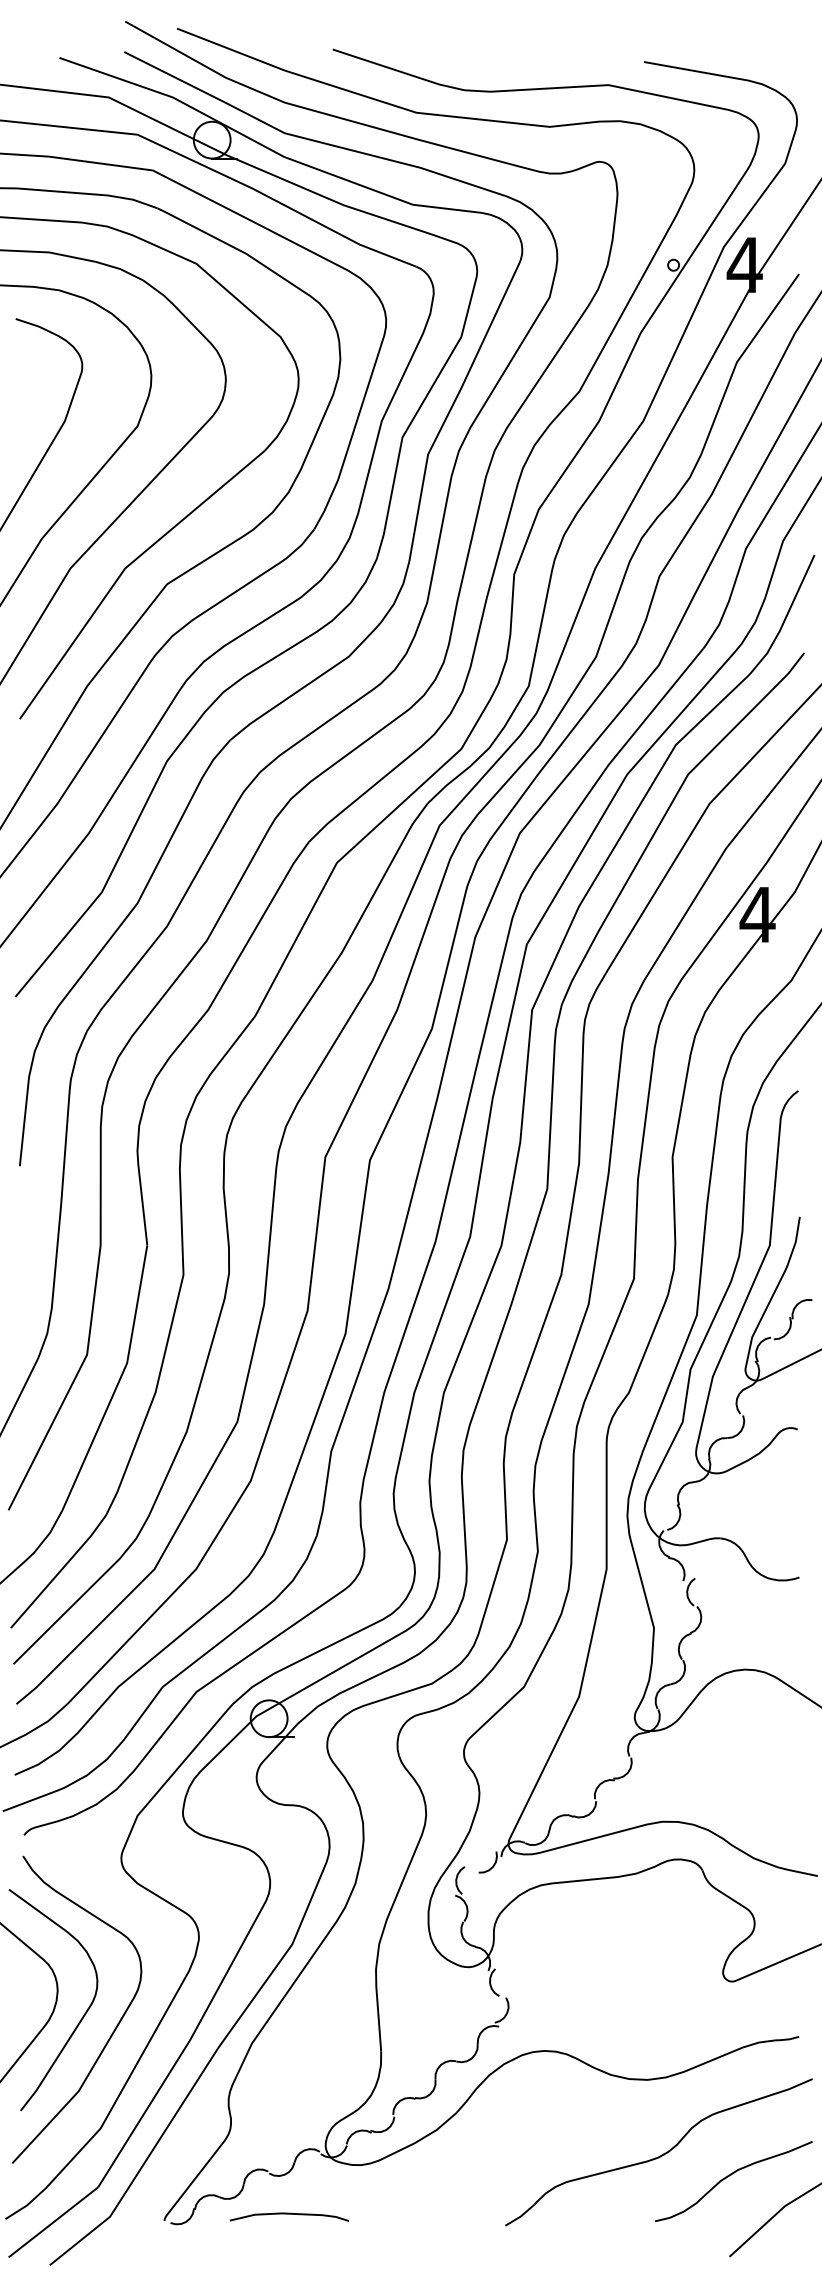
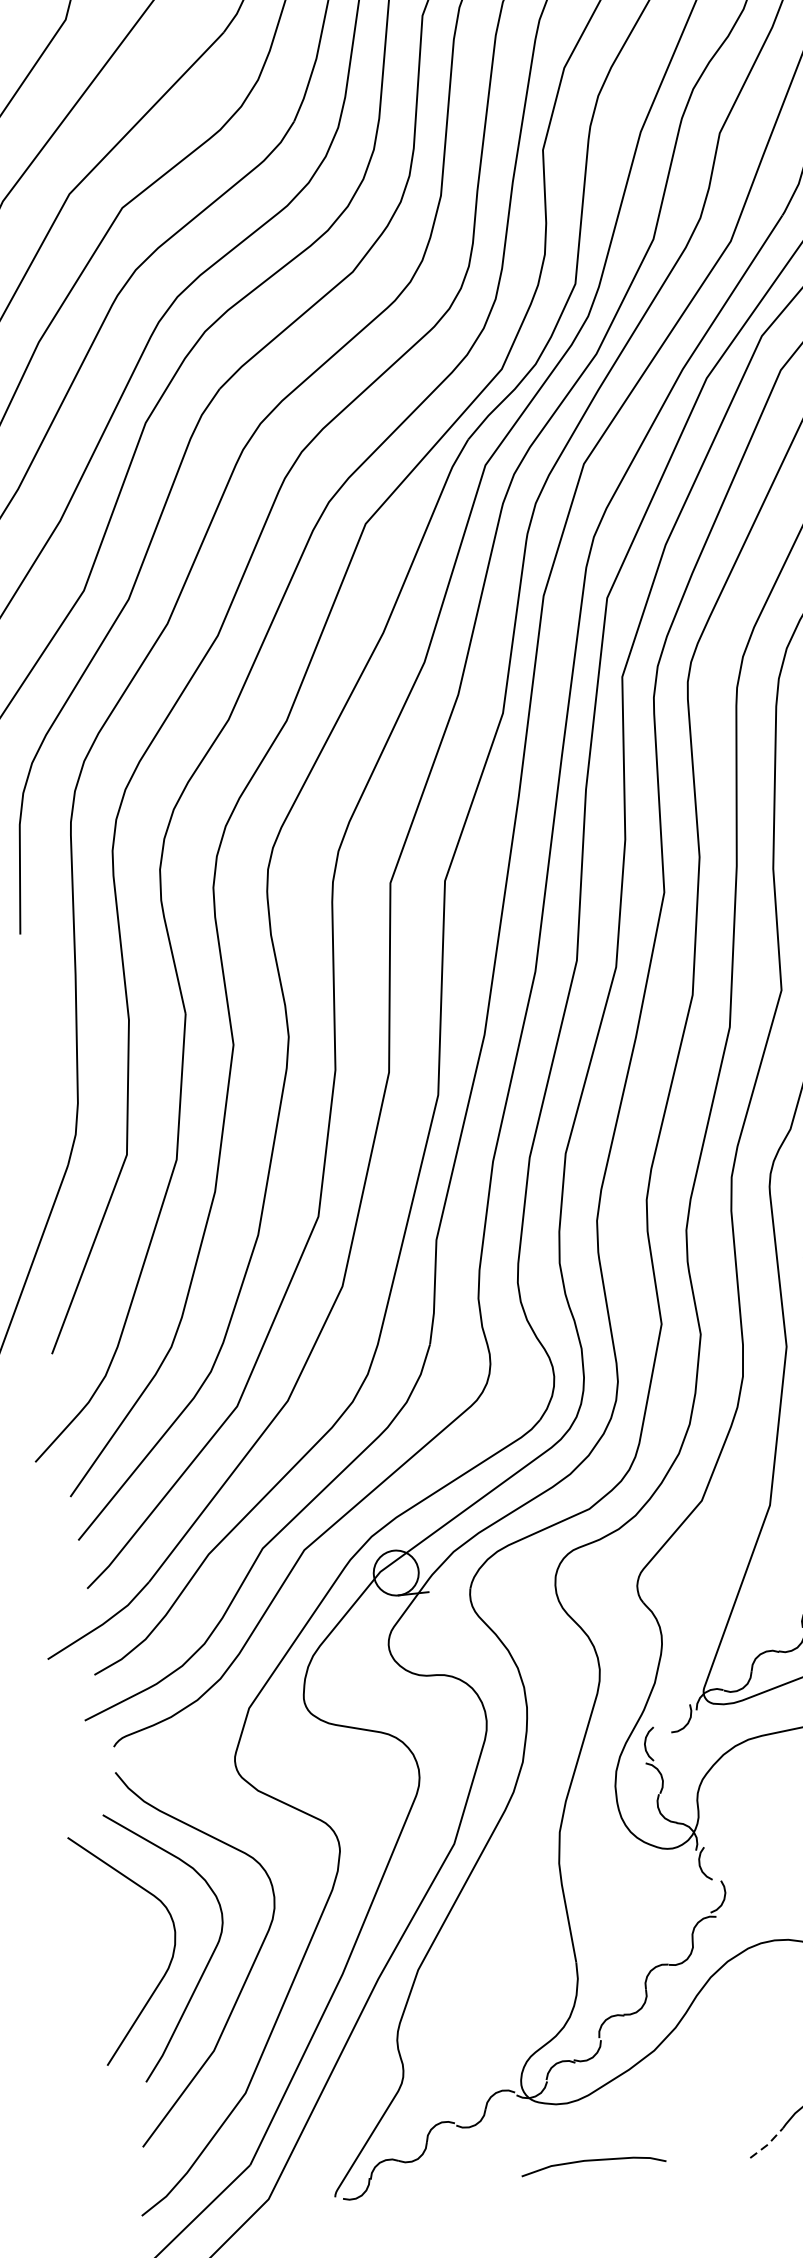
curve: (288, 2214) -> (592, 2161), moved
line: (520, 2216) -> (767, 2144), solid -> dashed

